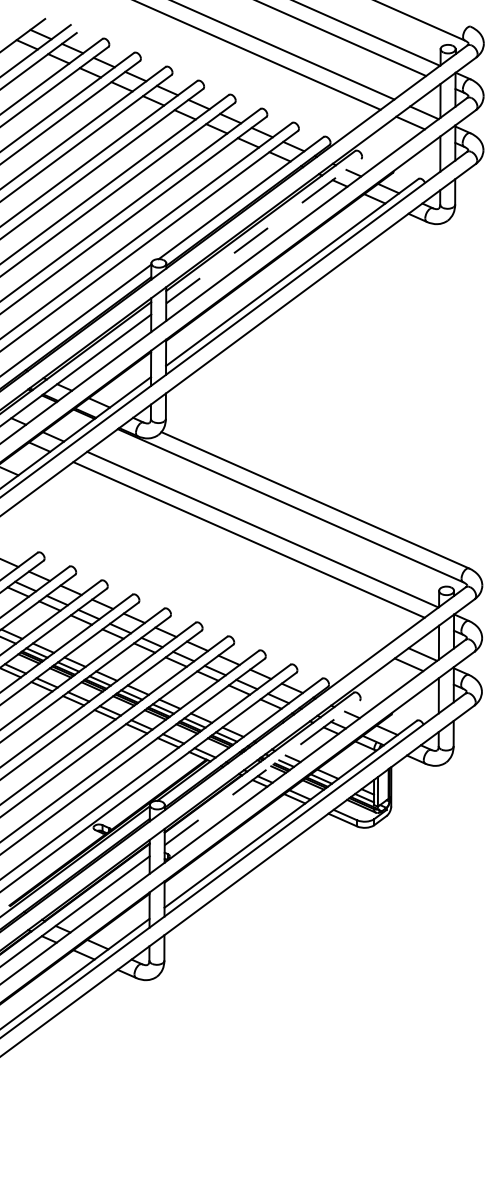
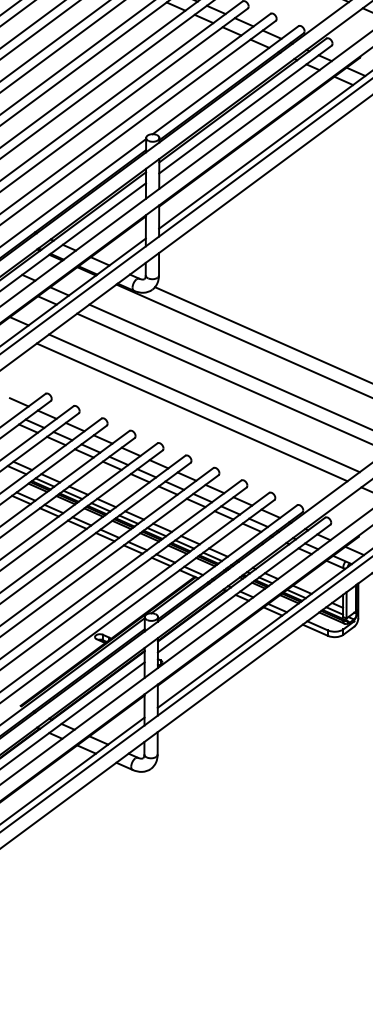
line: (264, 230) -> (246, 108), dashed -> solid
line: (216, 563) -> (203, 403), added
line: (203, 573) -> (192, 412), added
line: (262, 772) -> (244, 588), dashed -> solid

